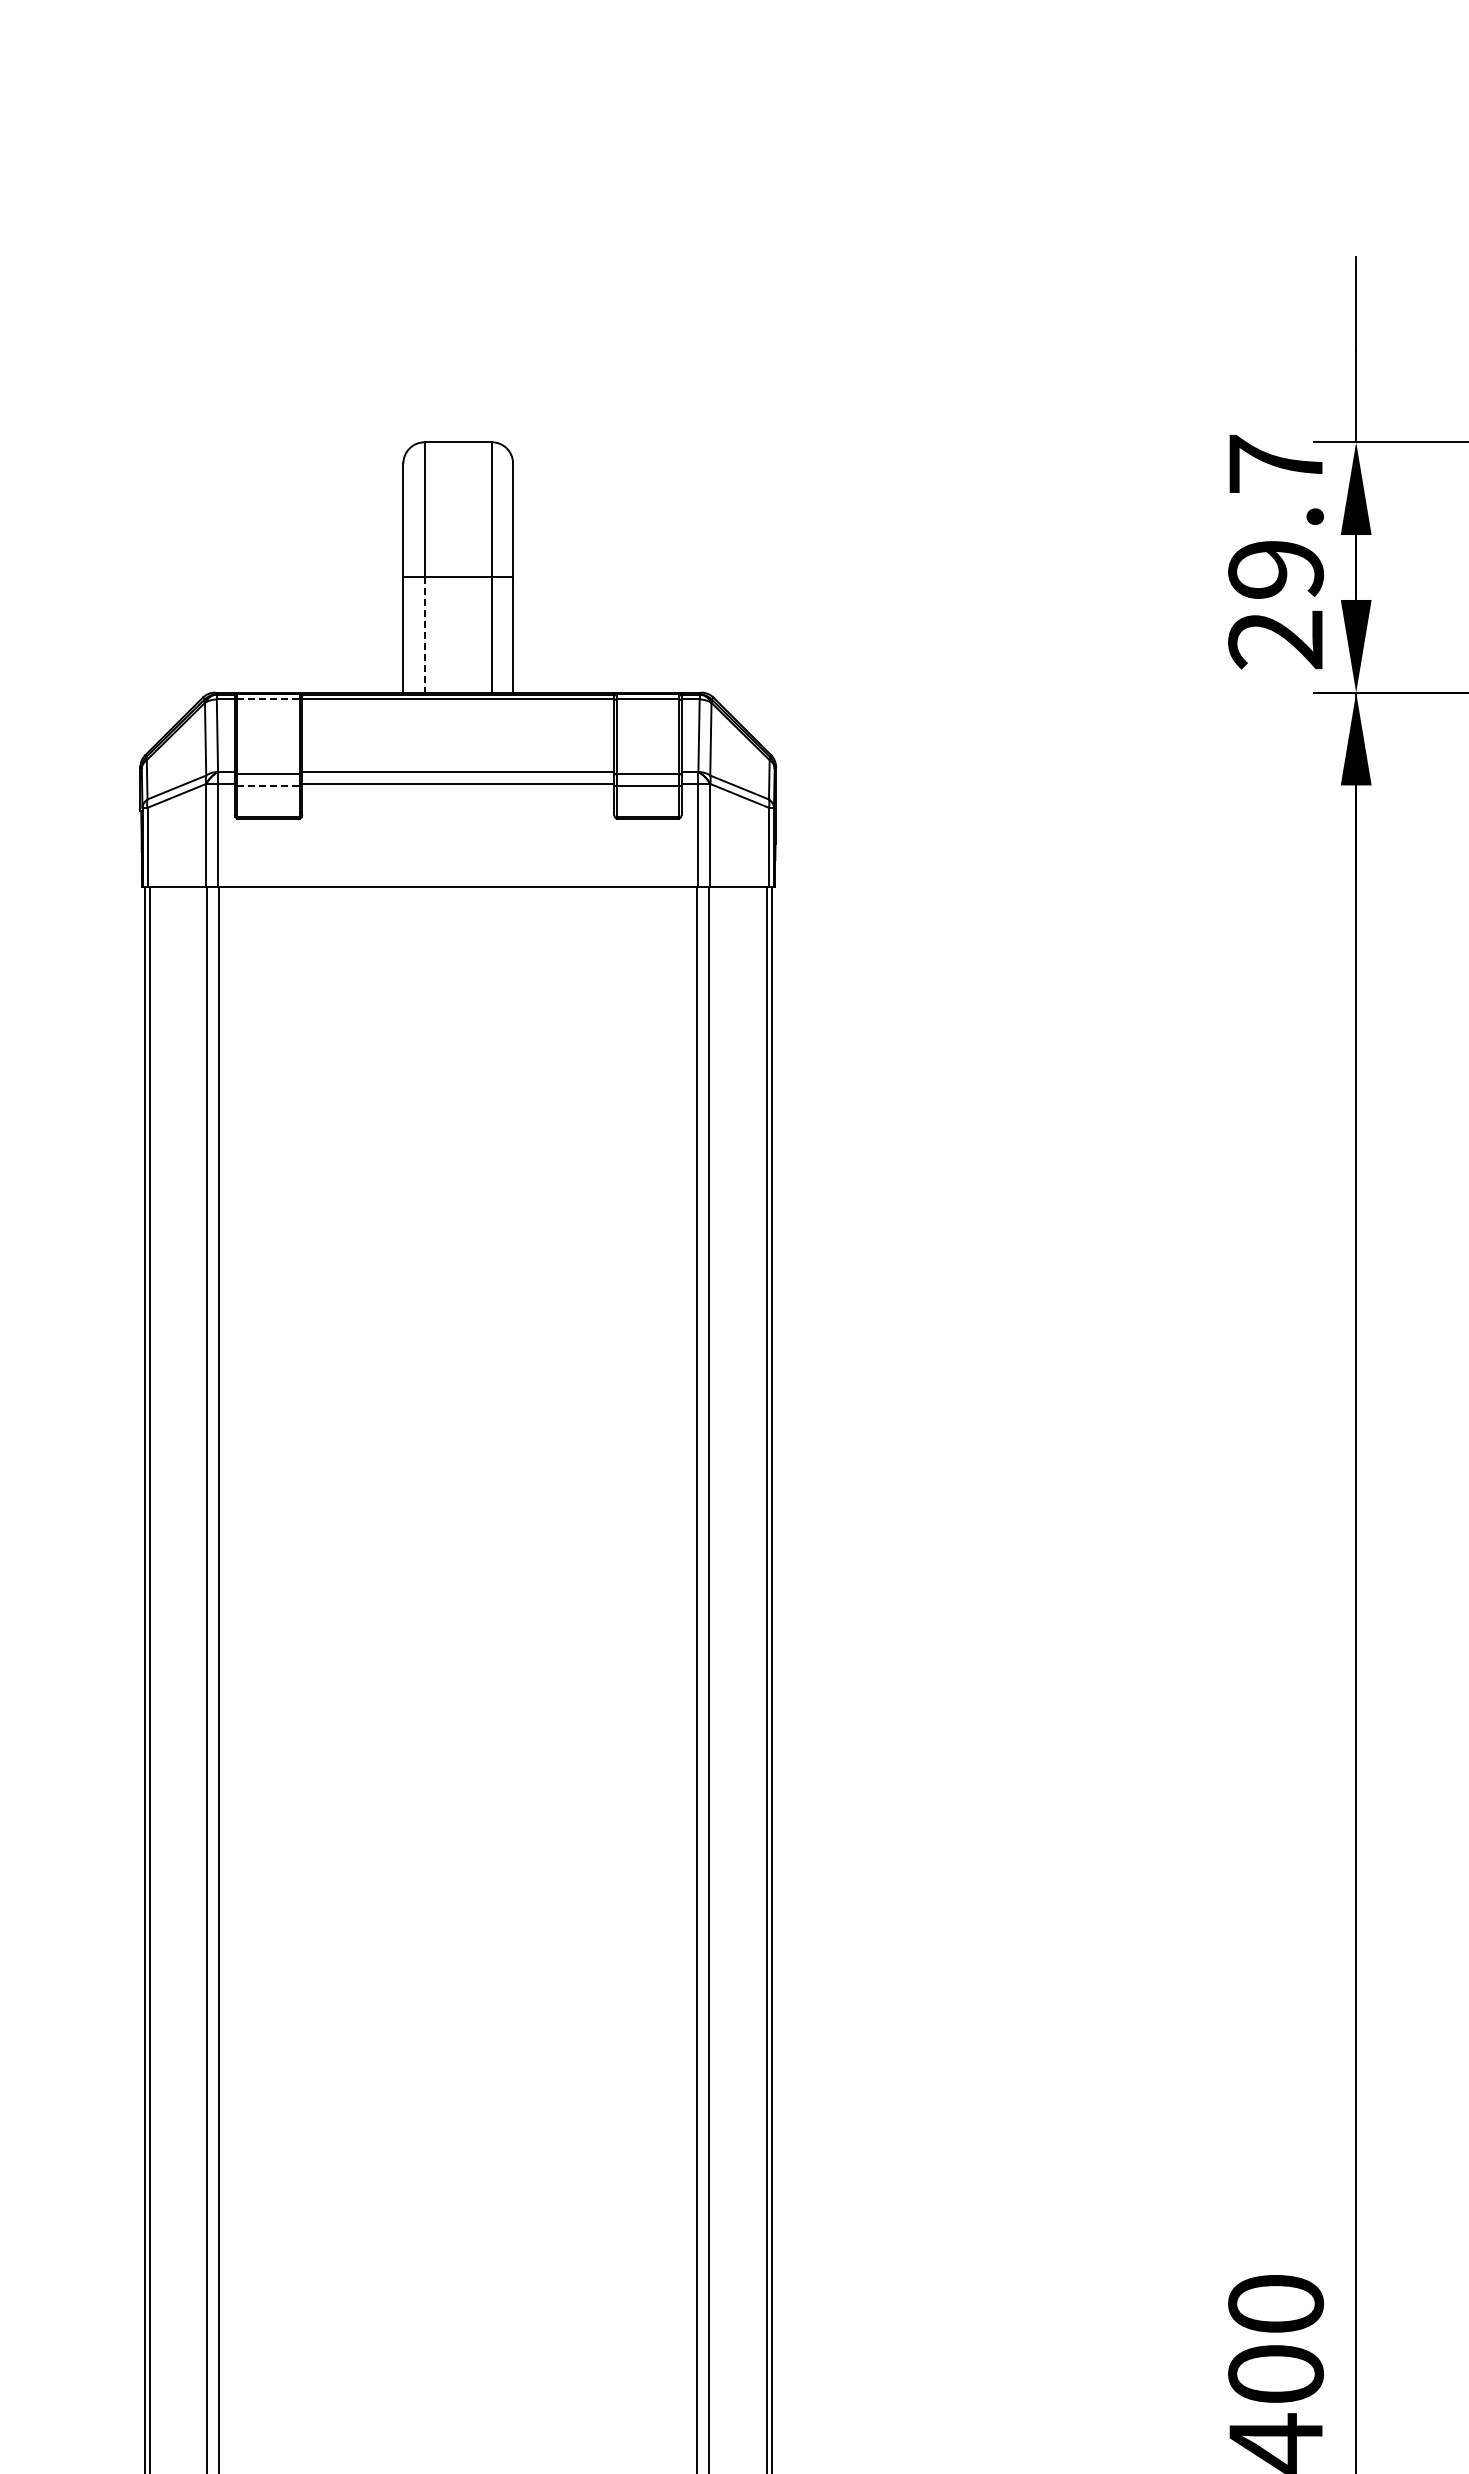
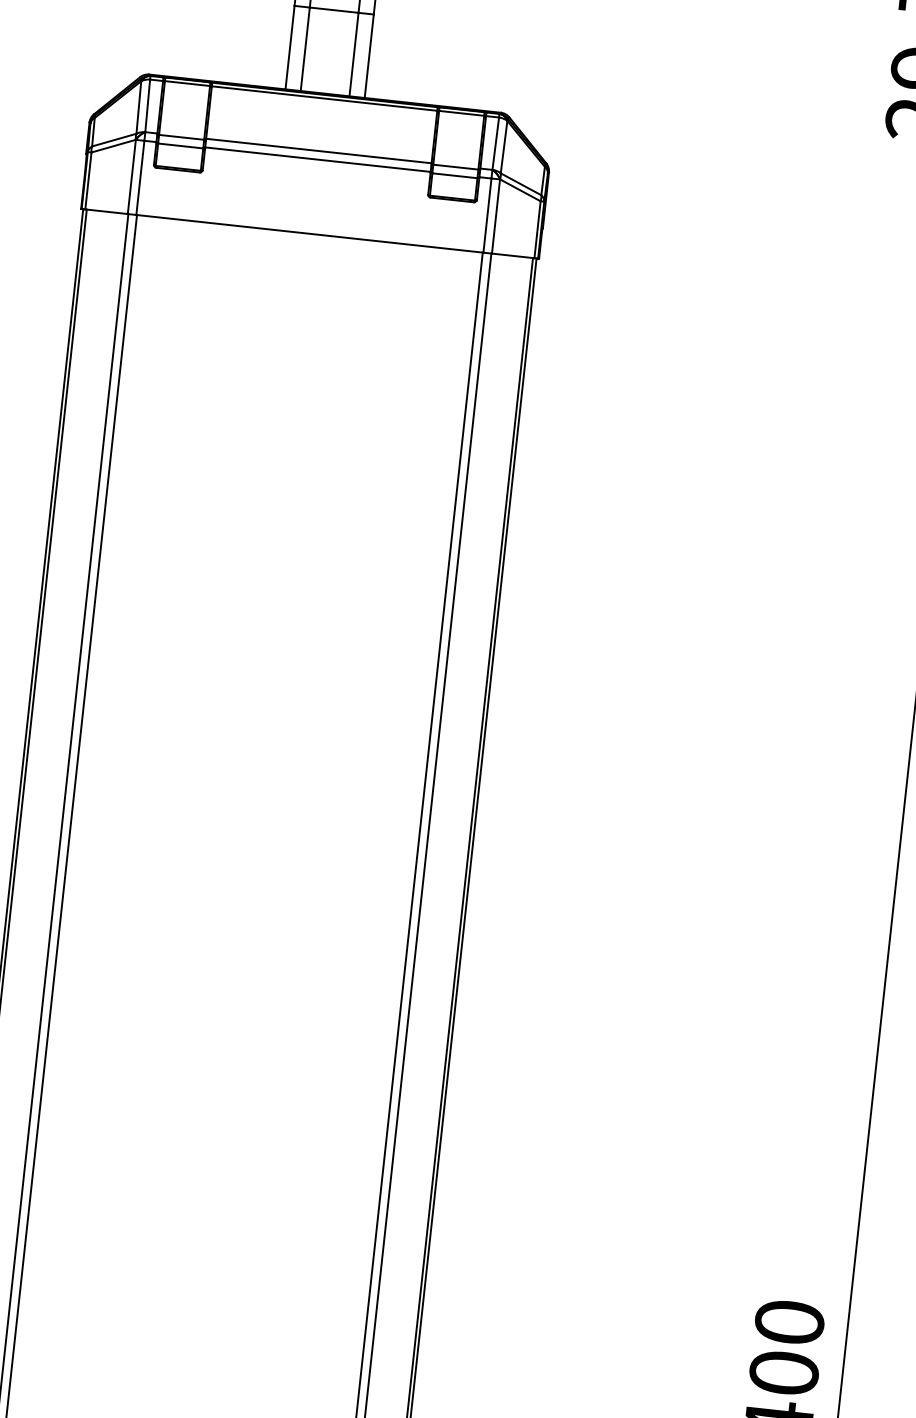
line: (424, 634) -> (305, 48), dashed -> solid
line: (269, 699) -> (188, 83), dashed -> solid
line: (269, 785) -> (181, 145), dashed -> solid

